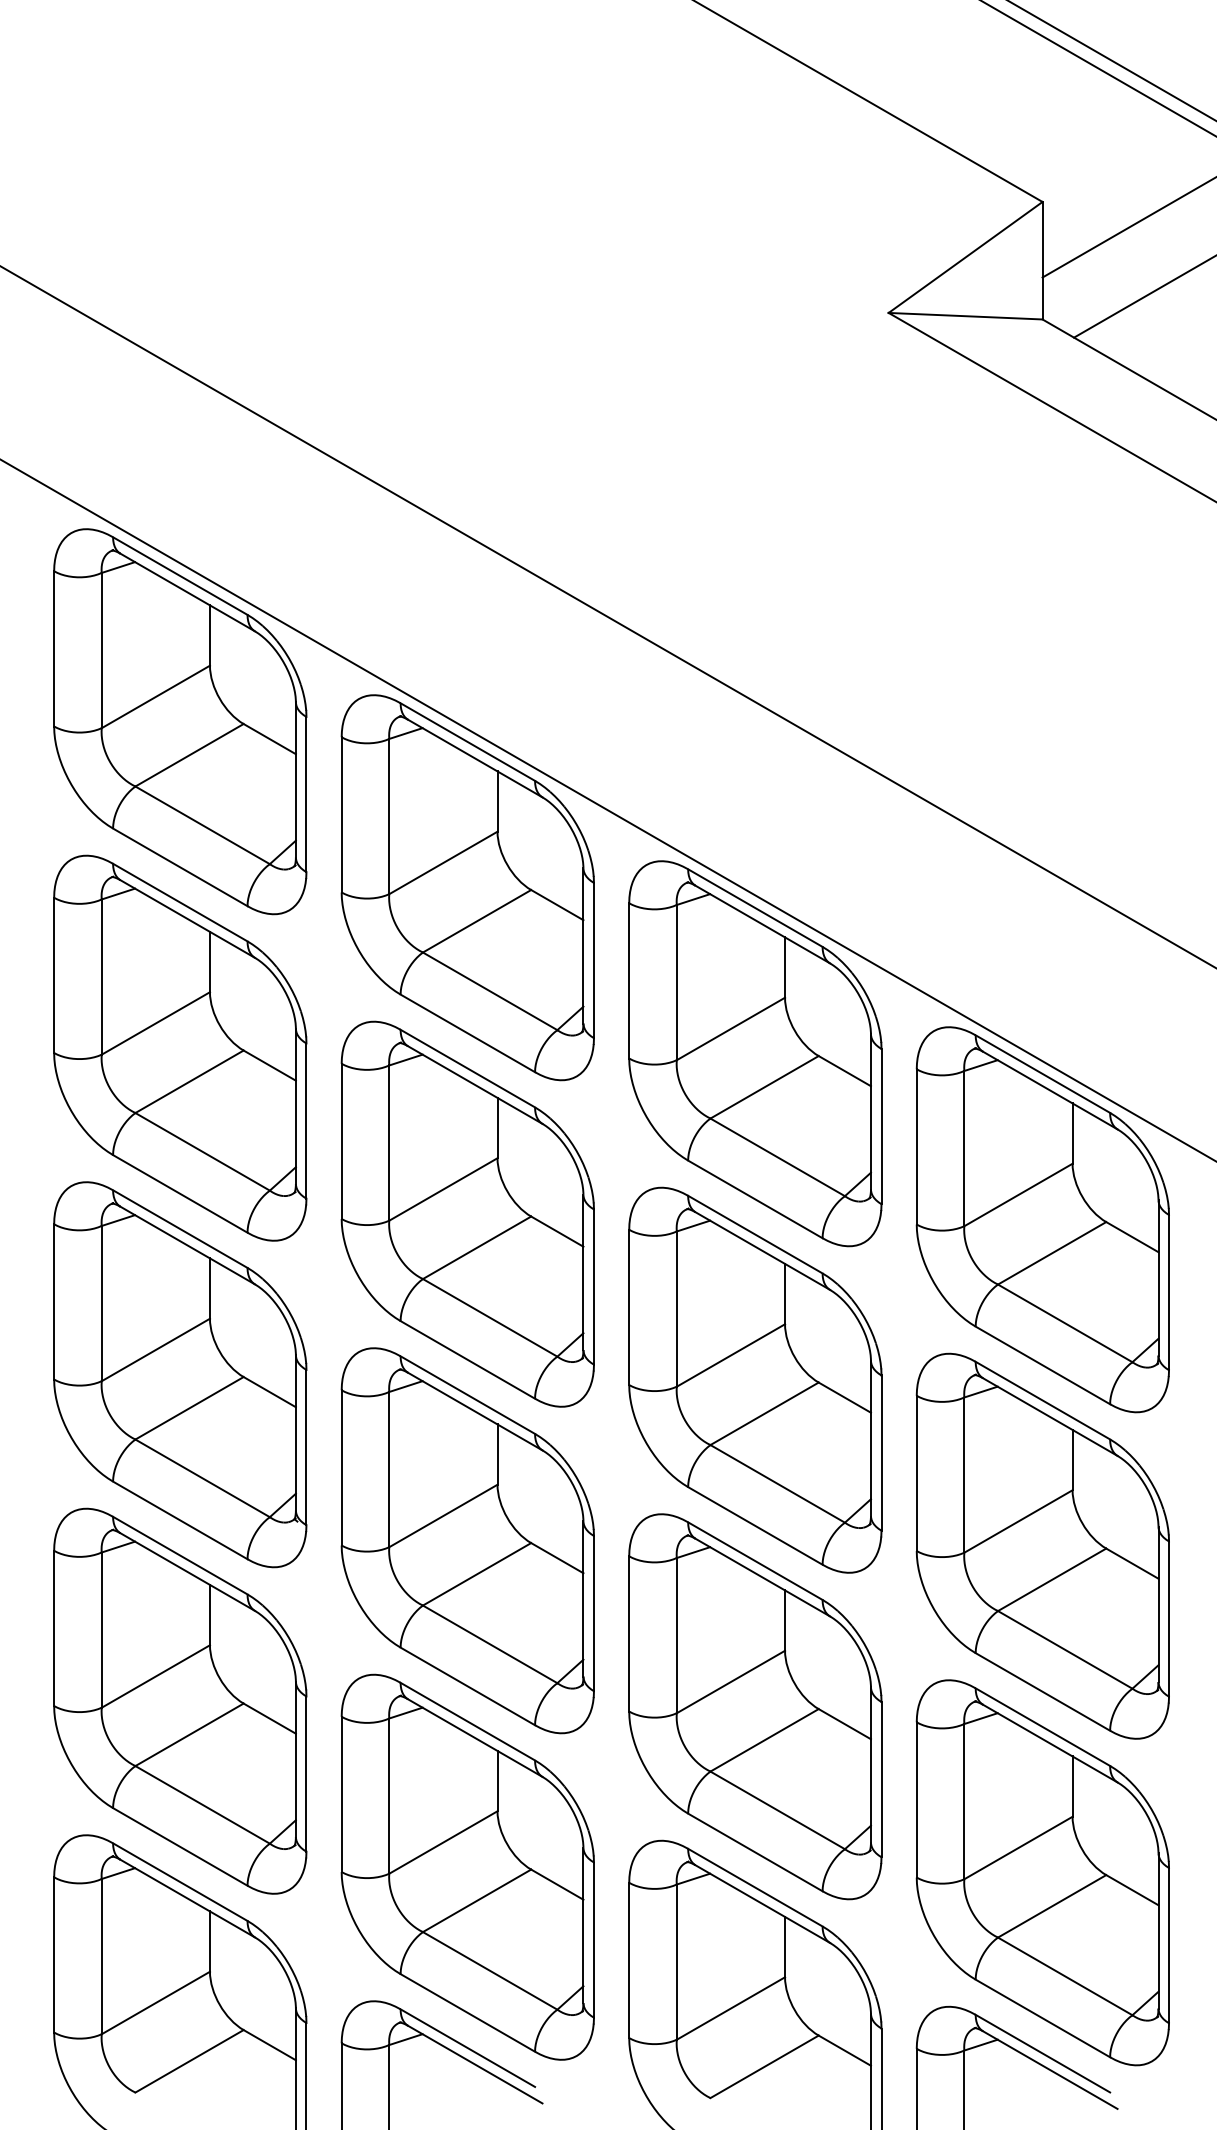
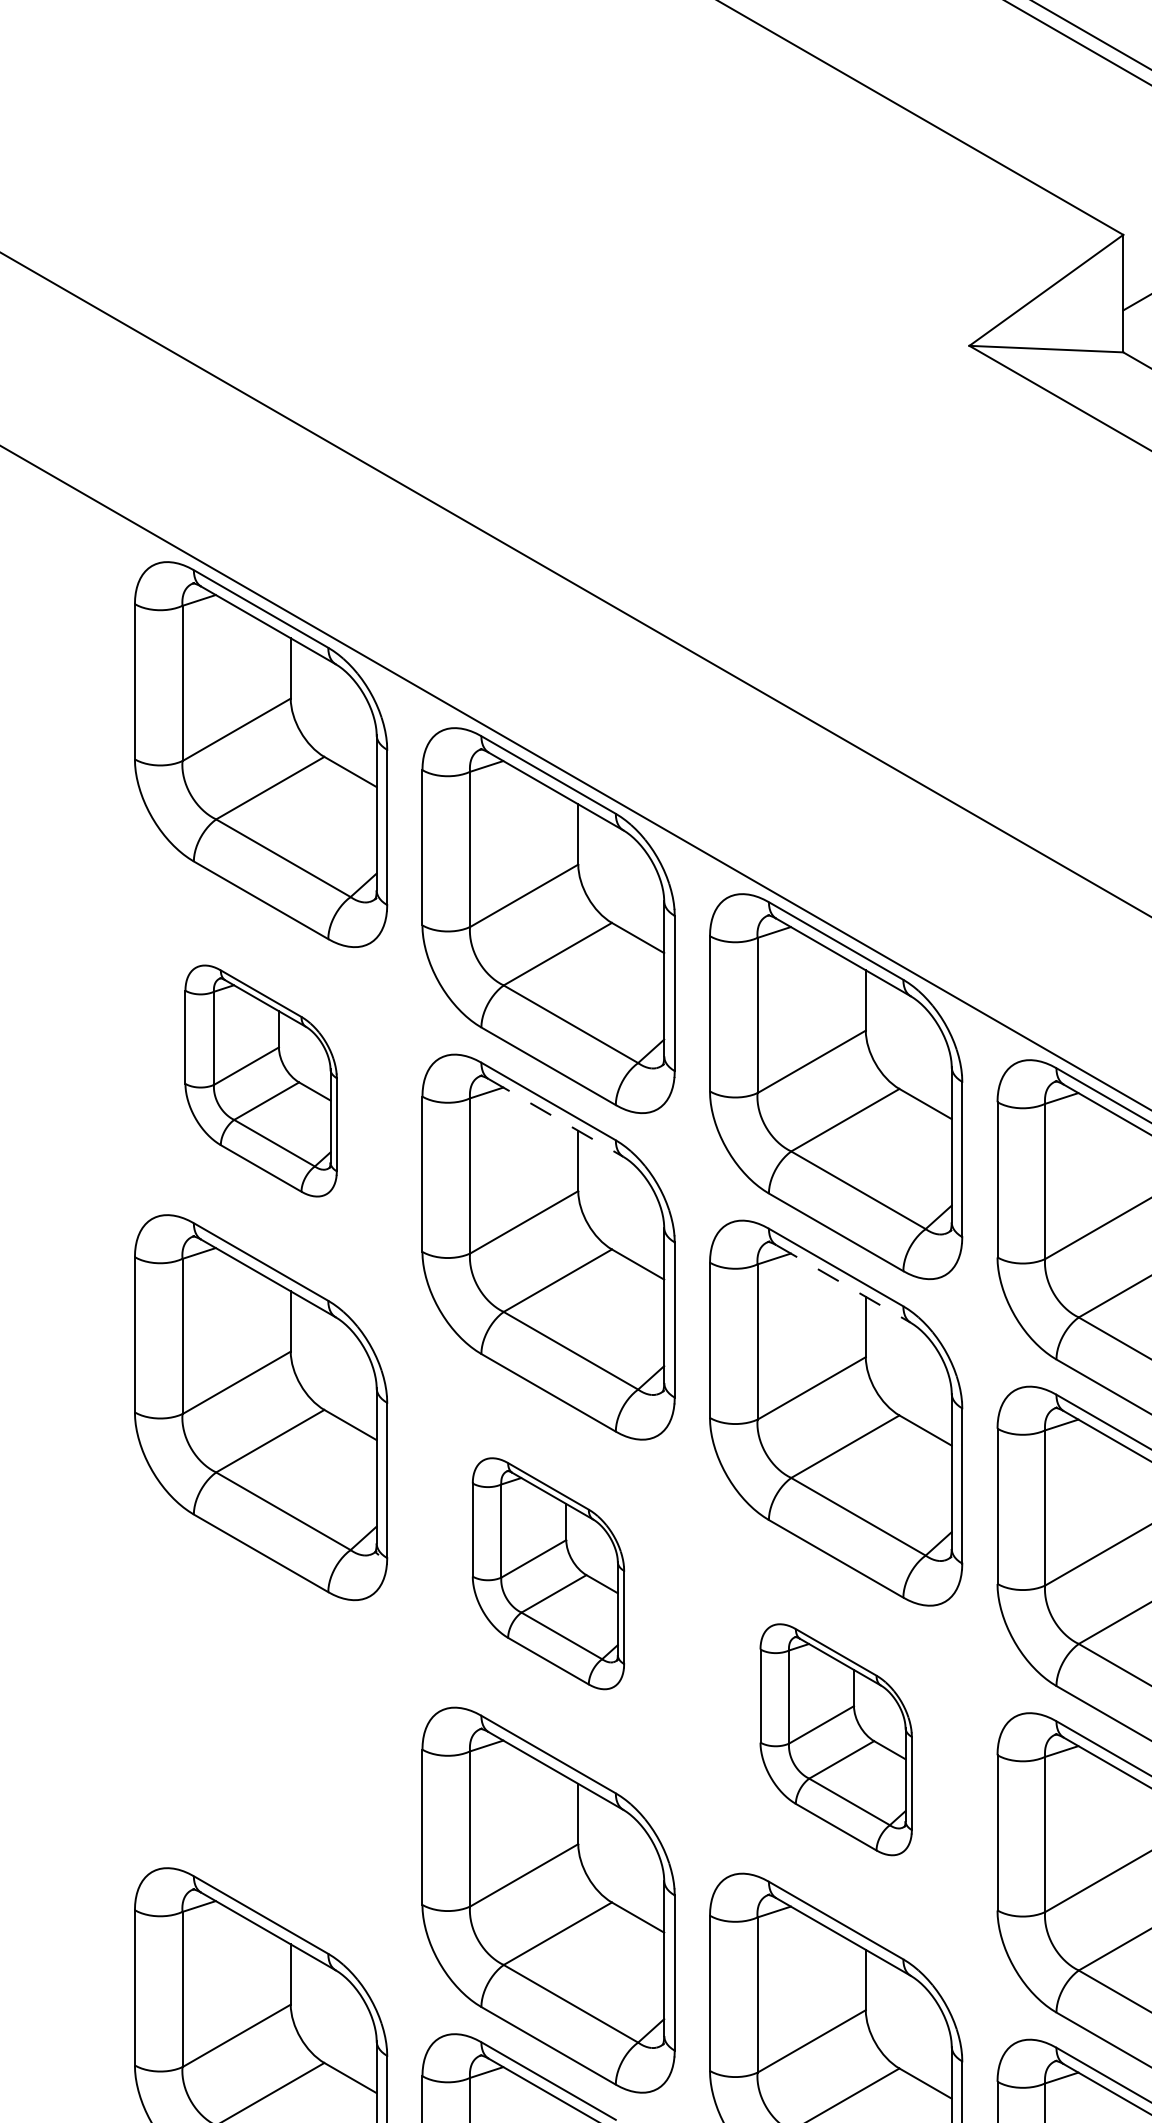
part: (180, 1047) -> (261, 1080), size x0.6
line: (475, 1085) -> (556, 1118), solid -> dashed
line: (762, 1251) -> (843, 1284), solid -> dashed
part: (467, 1540) -> (548, 1573), size x0.6
part: (180, 1700) -> (261, 1733), removed
part: (755, 1706) -> (836, 1739), size x0.6

